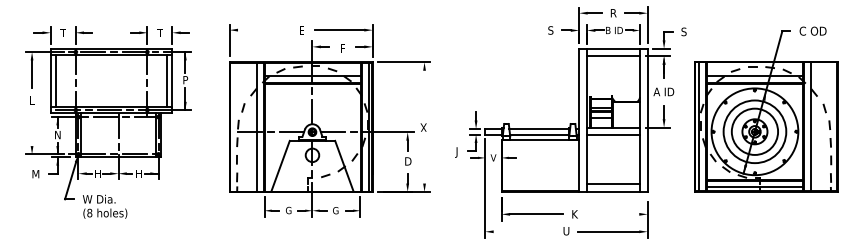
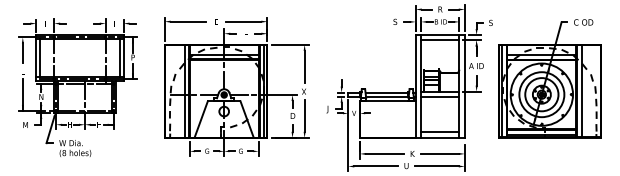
line: (262, 29) -> (188, 21), added
line: (424, 92) -> (304, 66), added
line: (31, 131) -> (22, 94), added
line: (424, 160) -> (304, 115), added
line: (612, 213) -> (439, 153), added
line: (524, 231) -> (376, 166), added

